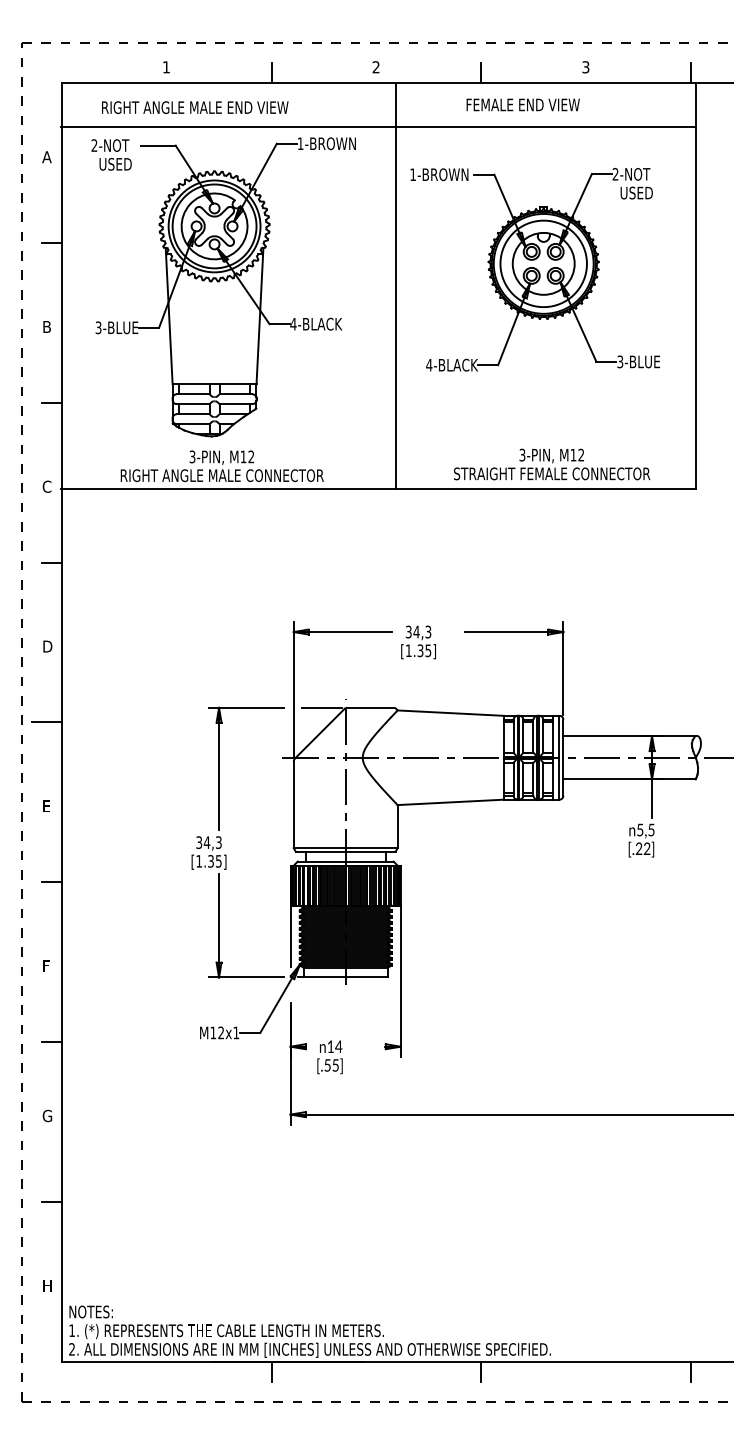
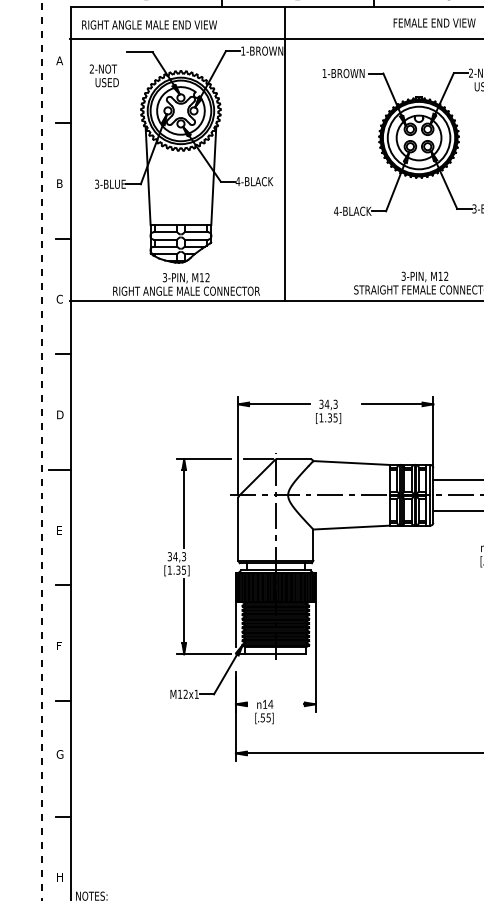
text: (522, 104) -> (434, 22), moved
text: (195, 107) -> (149, 24), moved
text: (111, 154) -> (104, 75), moved
line: (395, 286) -> (284, 154), moved

